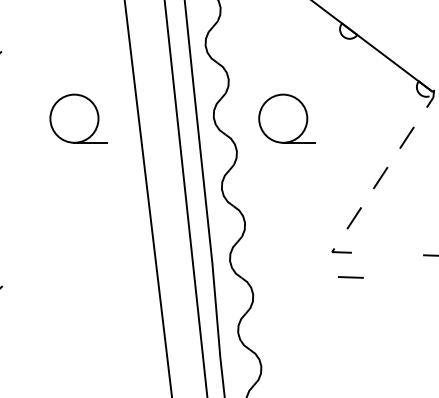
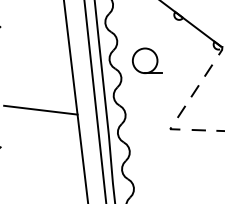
part: (79, 118) -> (40, 60), removed
line: (79, 213) -> (40, 109), added
line: (350, 278) -> (198, 130), moved

